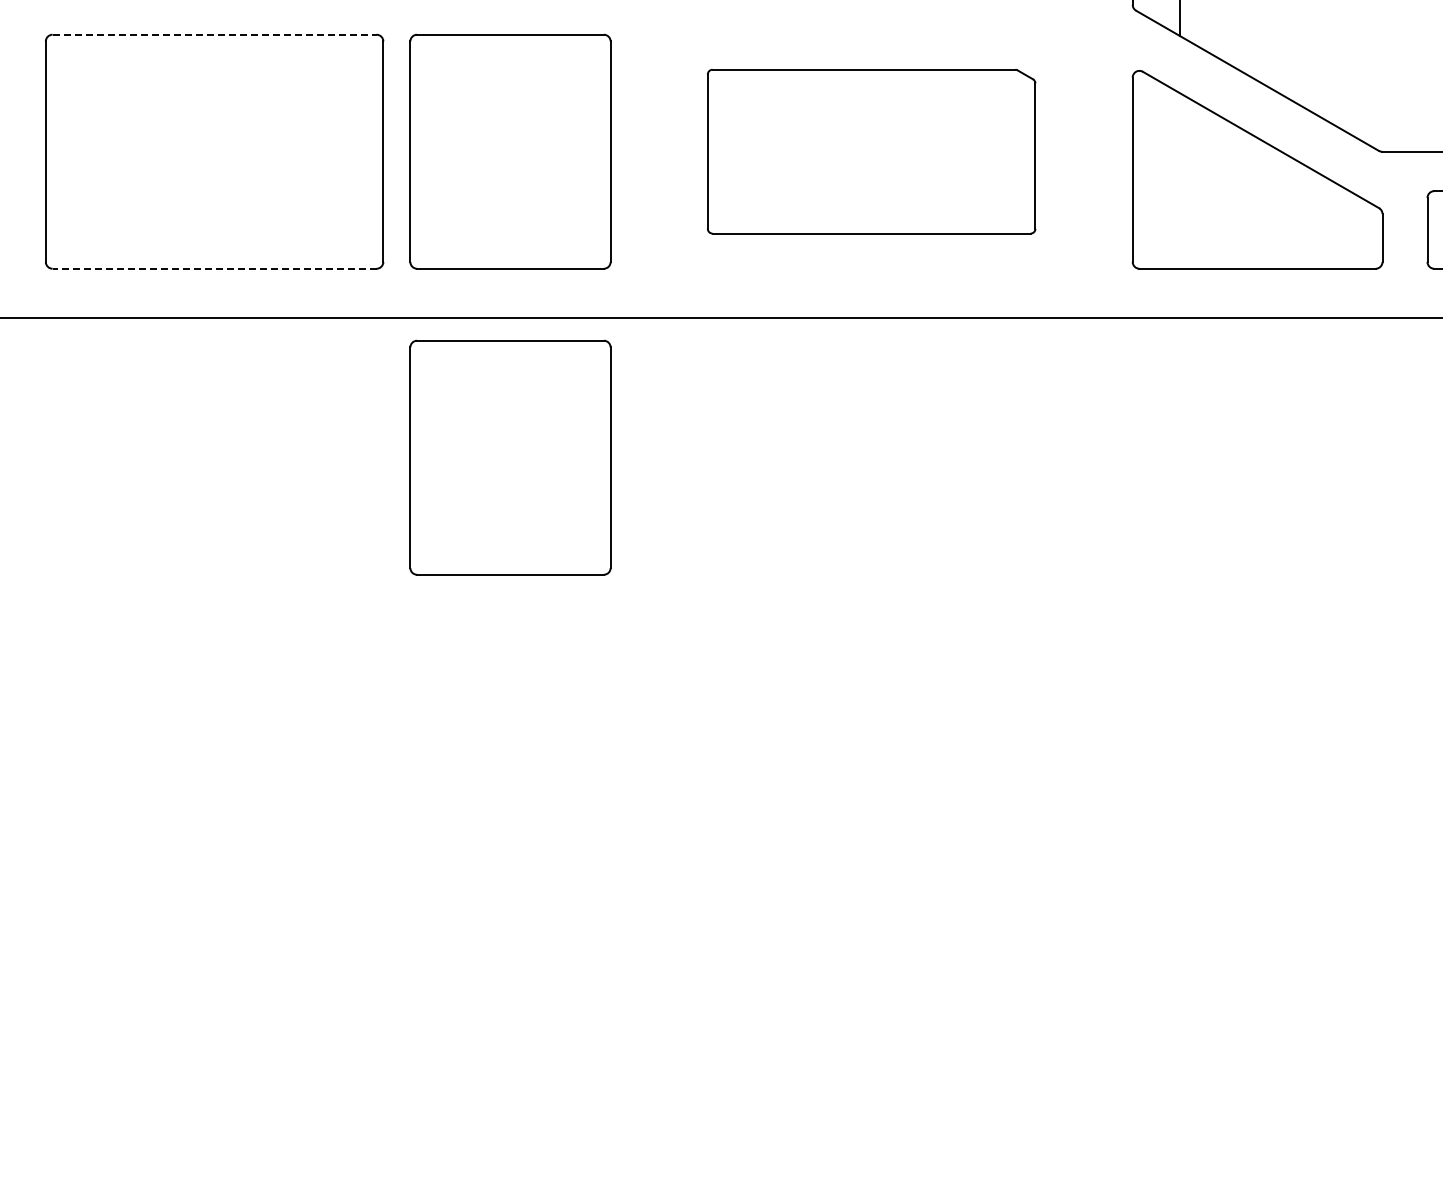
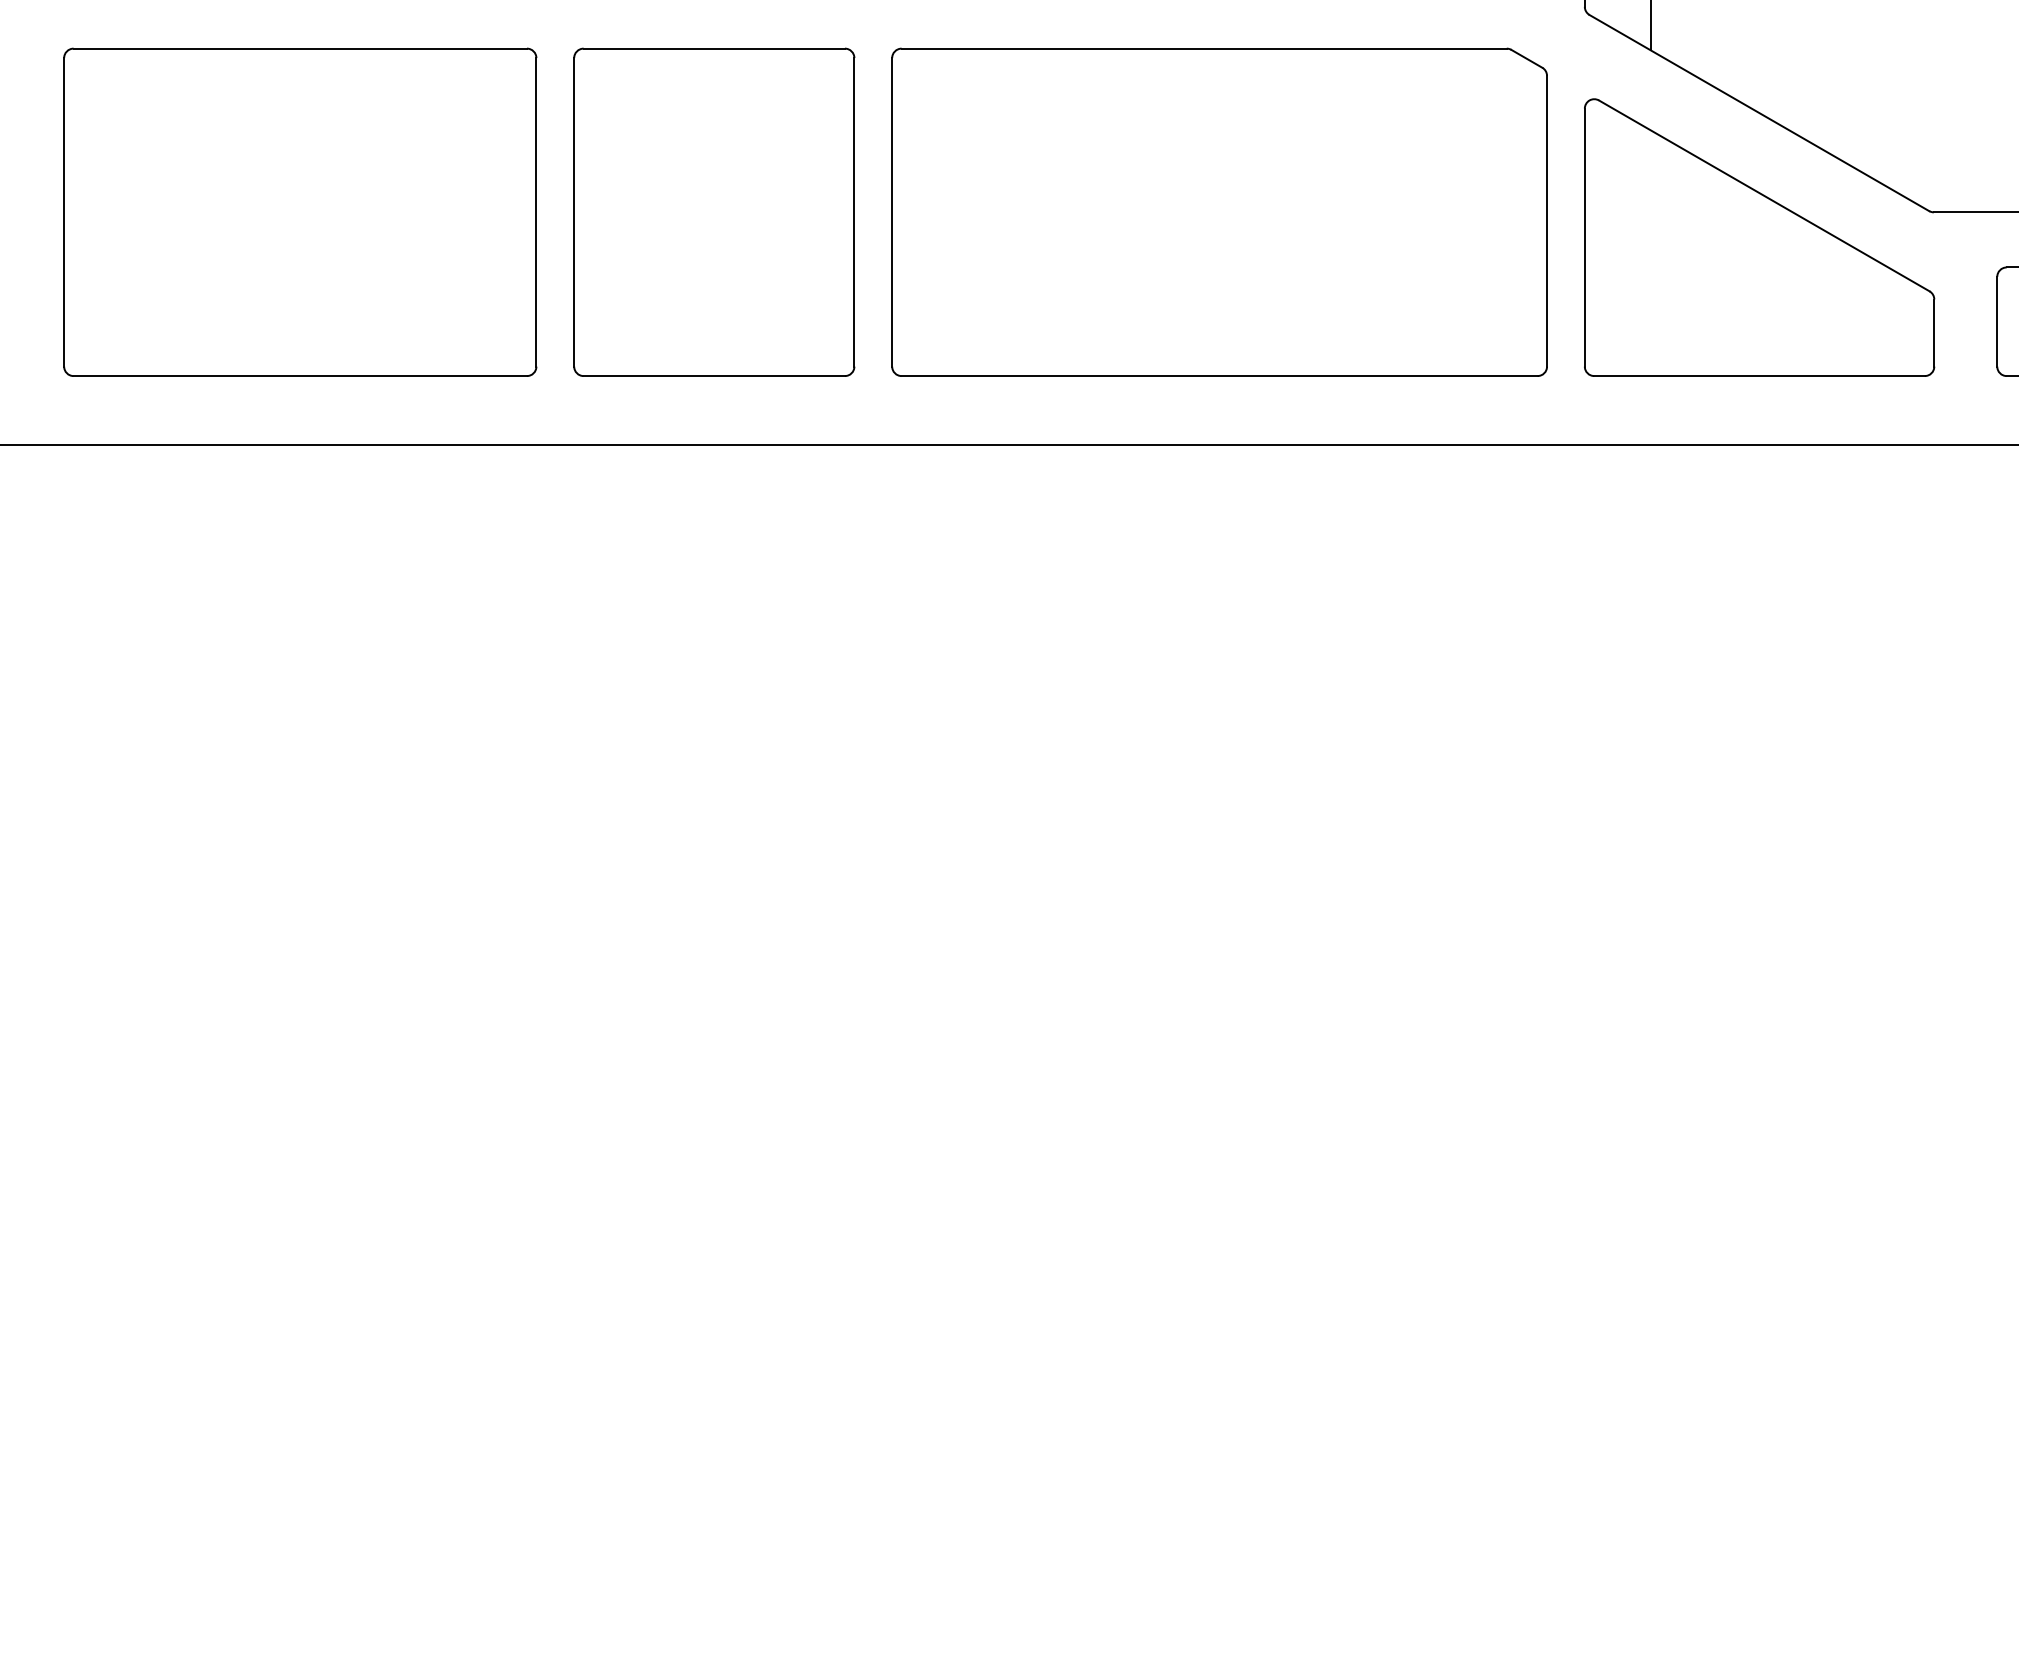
line: (215, 34) -> (301, 48), dashed -> solid
part: (871, 151) -> (1219, 212), size x1.43
line: (214, 268) -> (300, 375), dashed -> solid
part: (510, 457) -> (714, 640), removed

